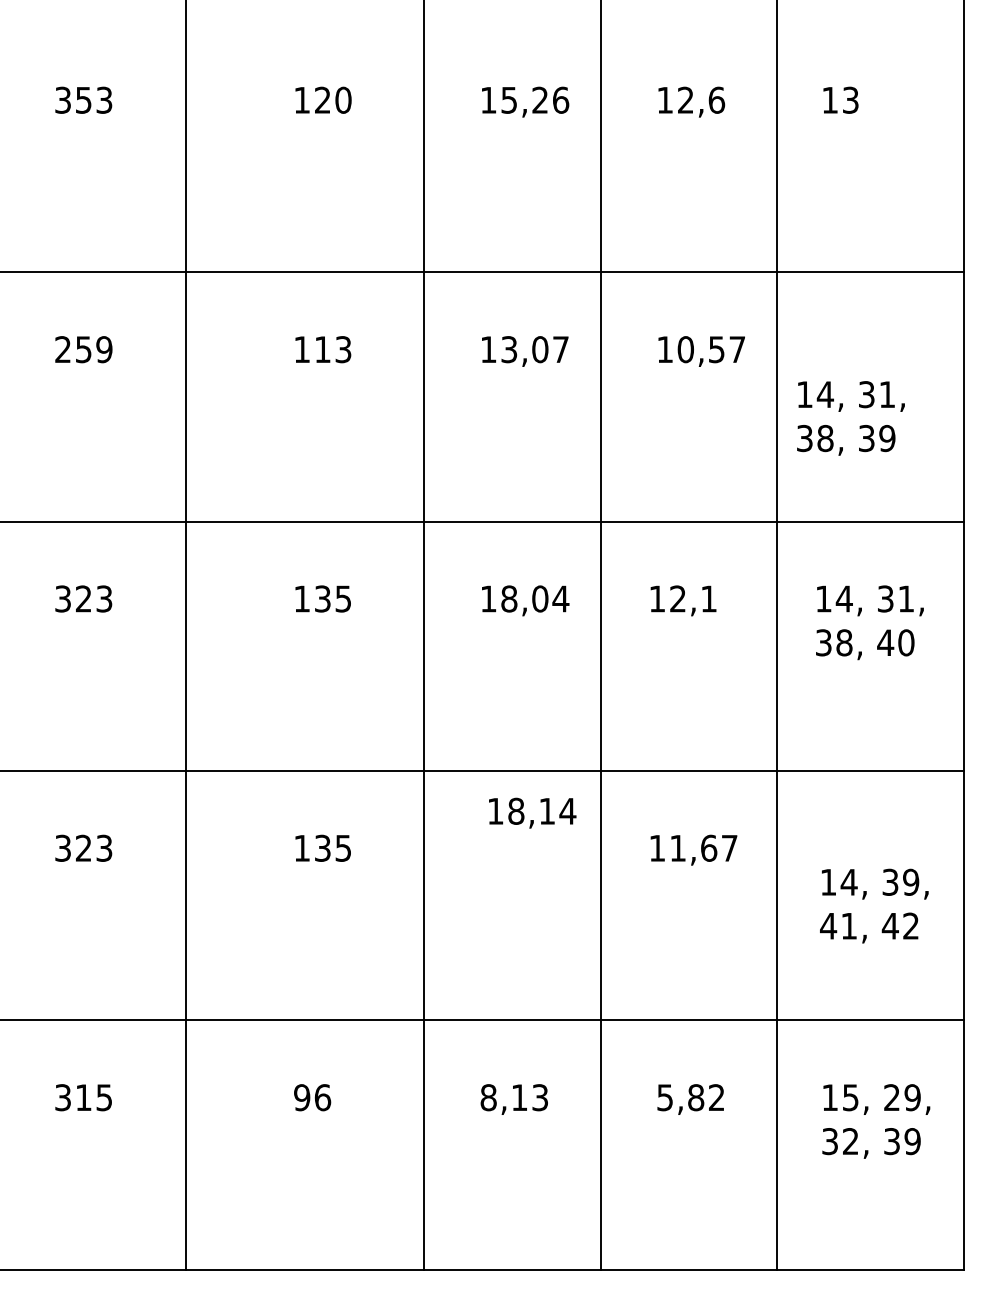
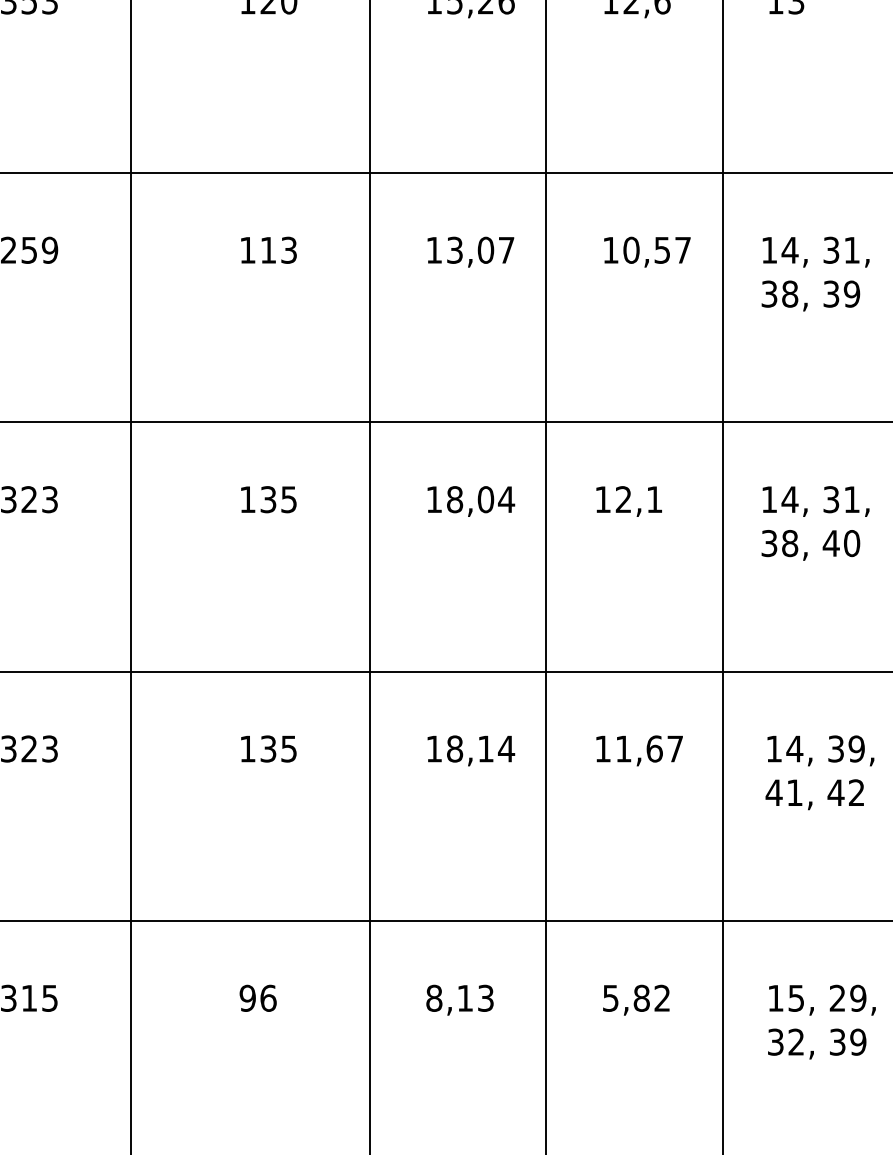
text: (850, 418) -> (815, 274), moved
text: (532, 812) -> (471, 750), moved
text: (874, 905) -> (820, 772), moved

